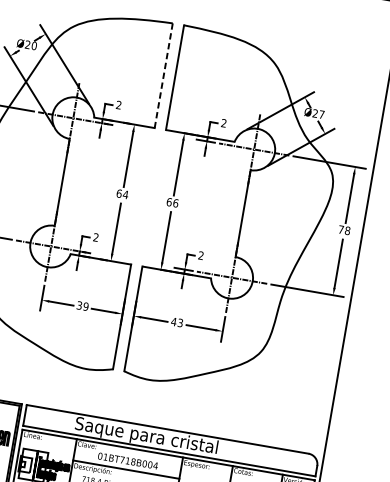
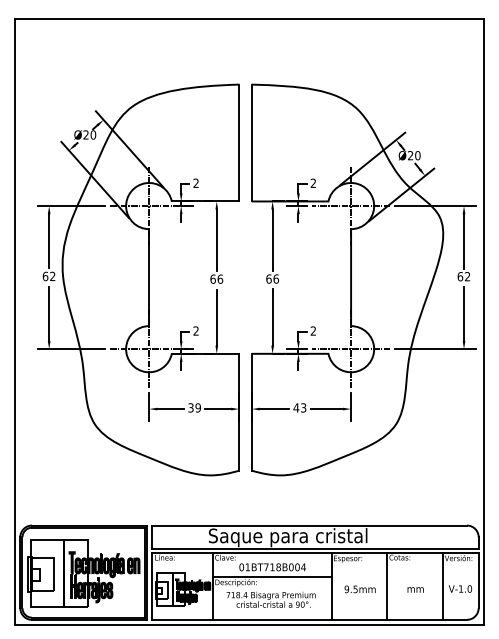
line: (163, 76) -> (239, 143), dashed -> solid
text: (321, 114) -> (417, 155), Ø27 -> Ø20
text: (126, 194) -> (220, 278), 64 -> 66
text: (344, 230) -> (463, 276), 78 -> 62

